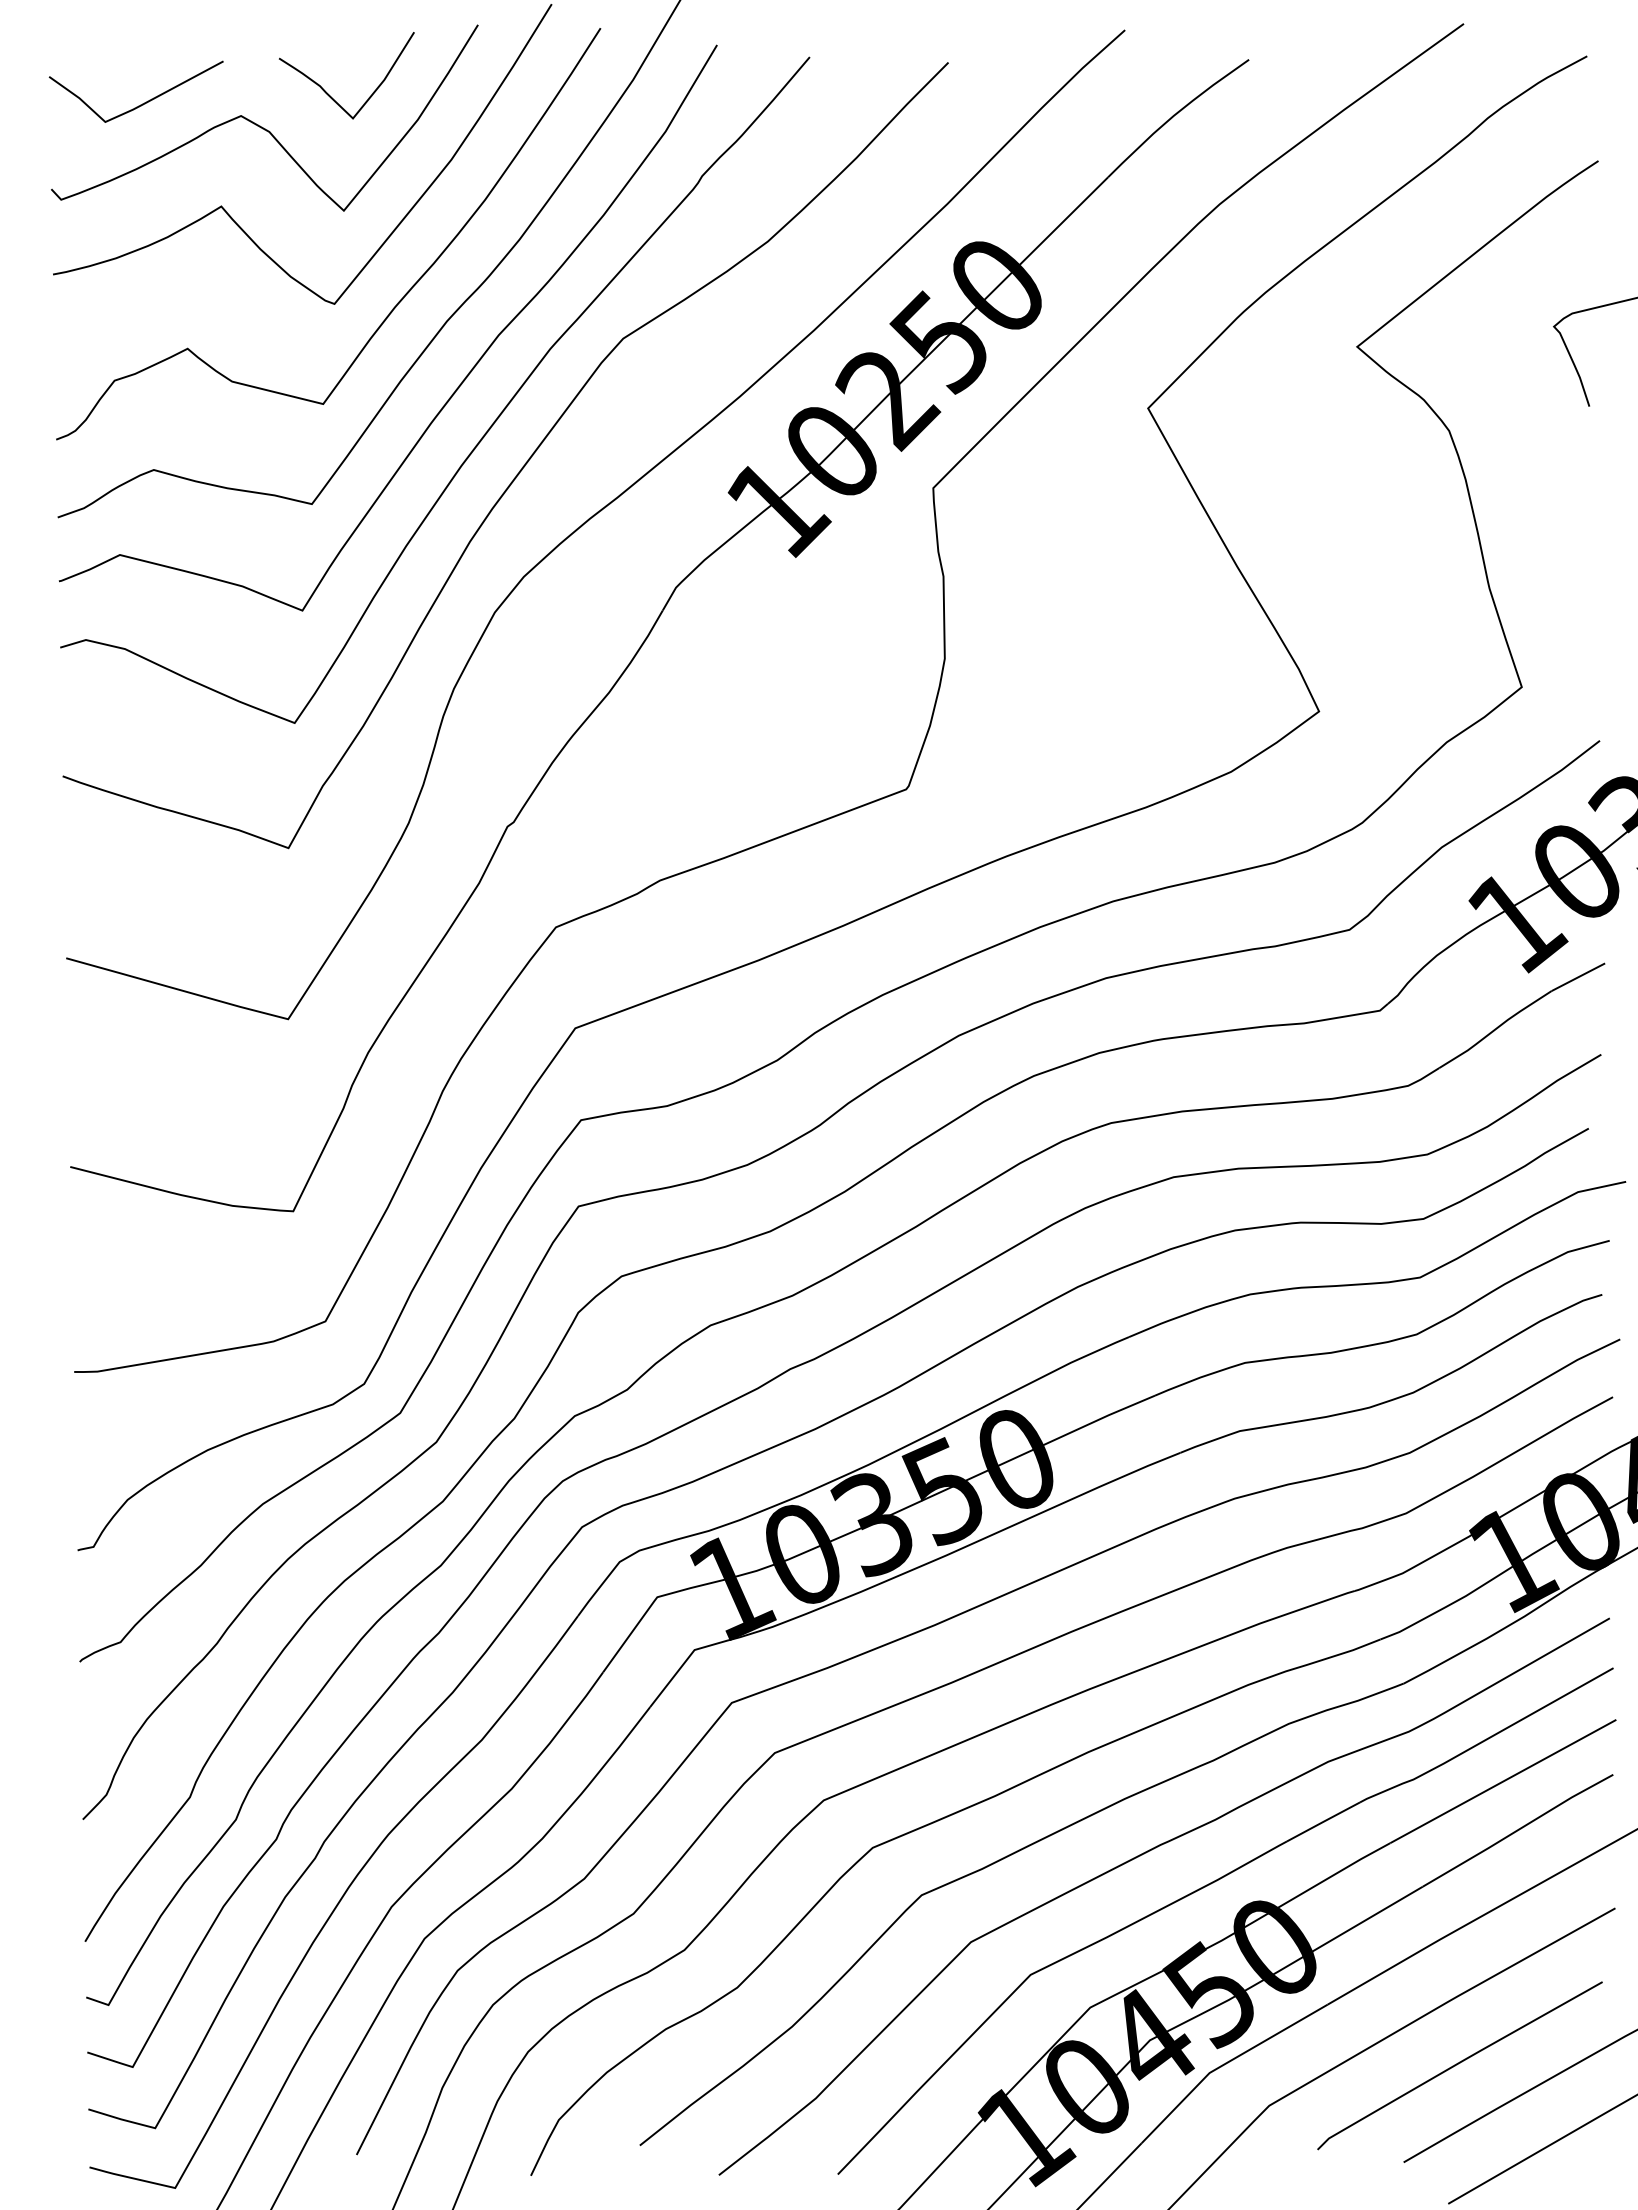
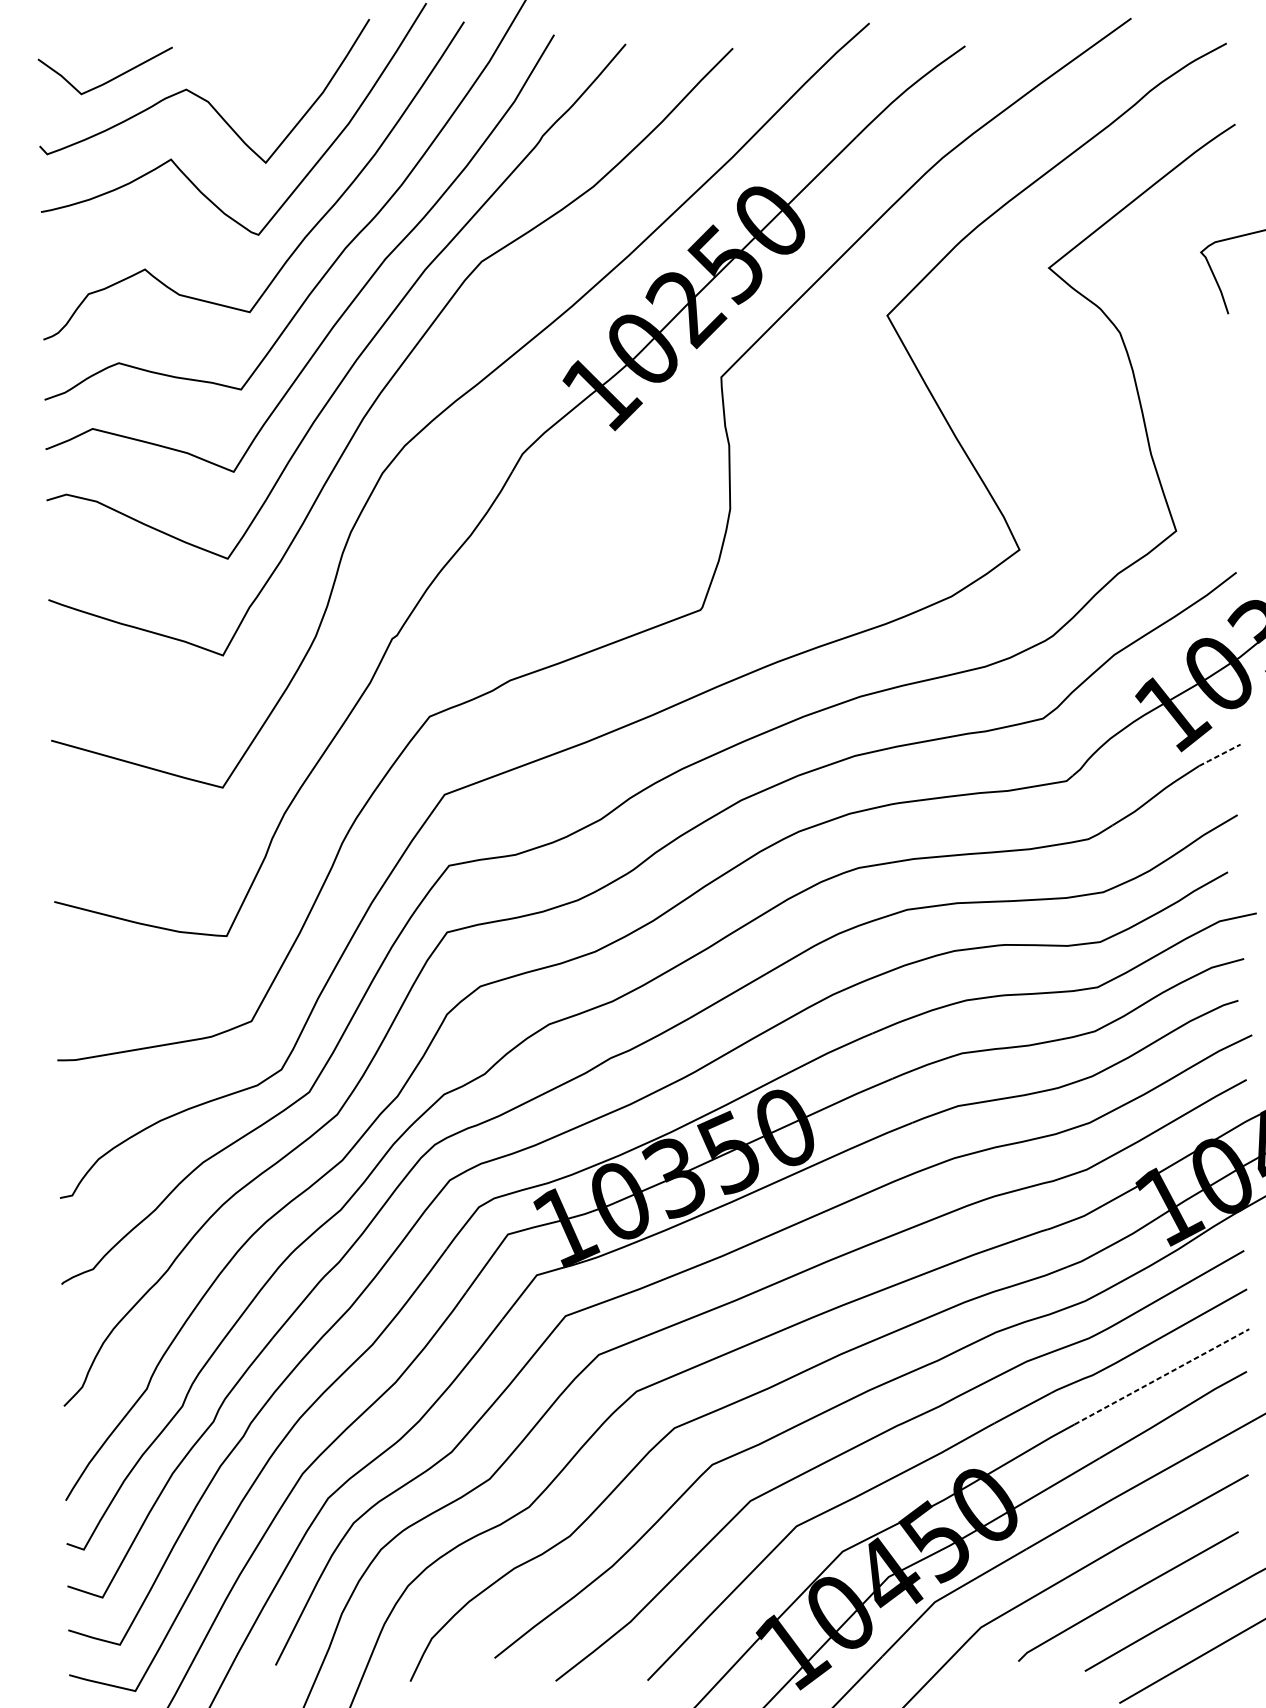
curve: (328, 93) -> (253, 72), removed
line: (1577, 977) -> (1219, 755), solid -> dashed
line: (1503, 1781) -> (1162, 1376), solid -> dashed

